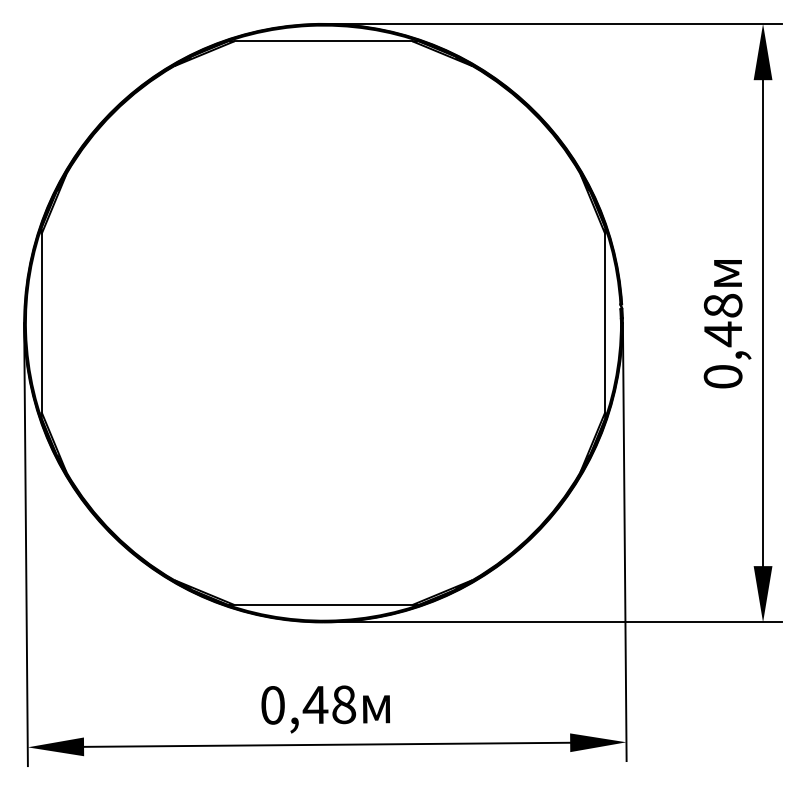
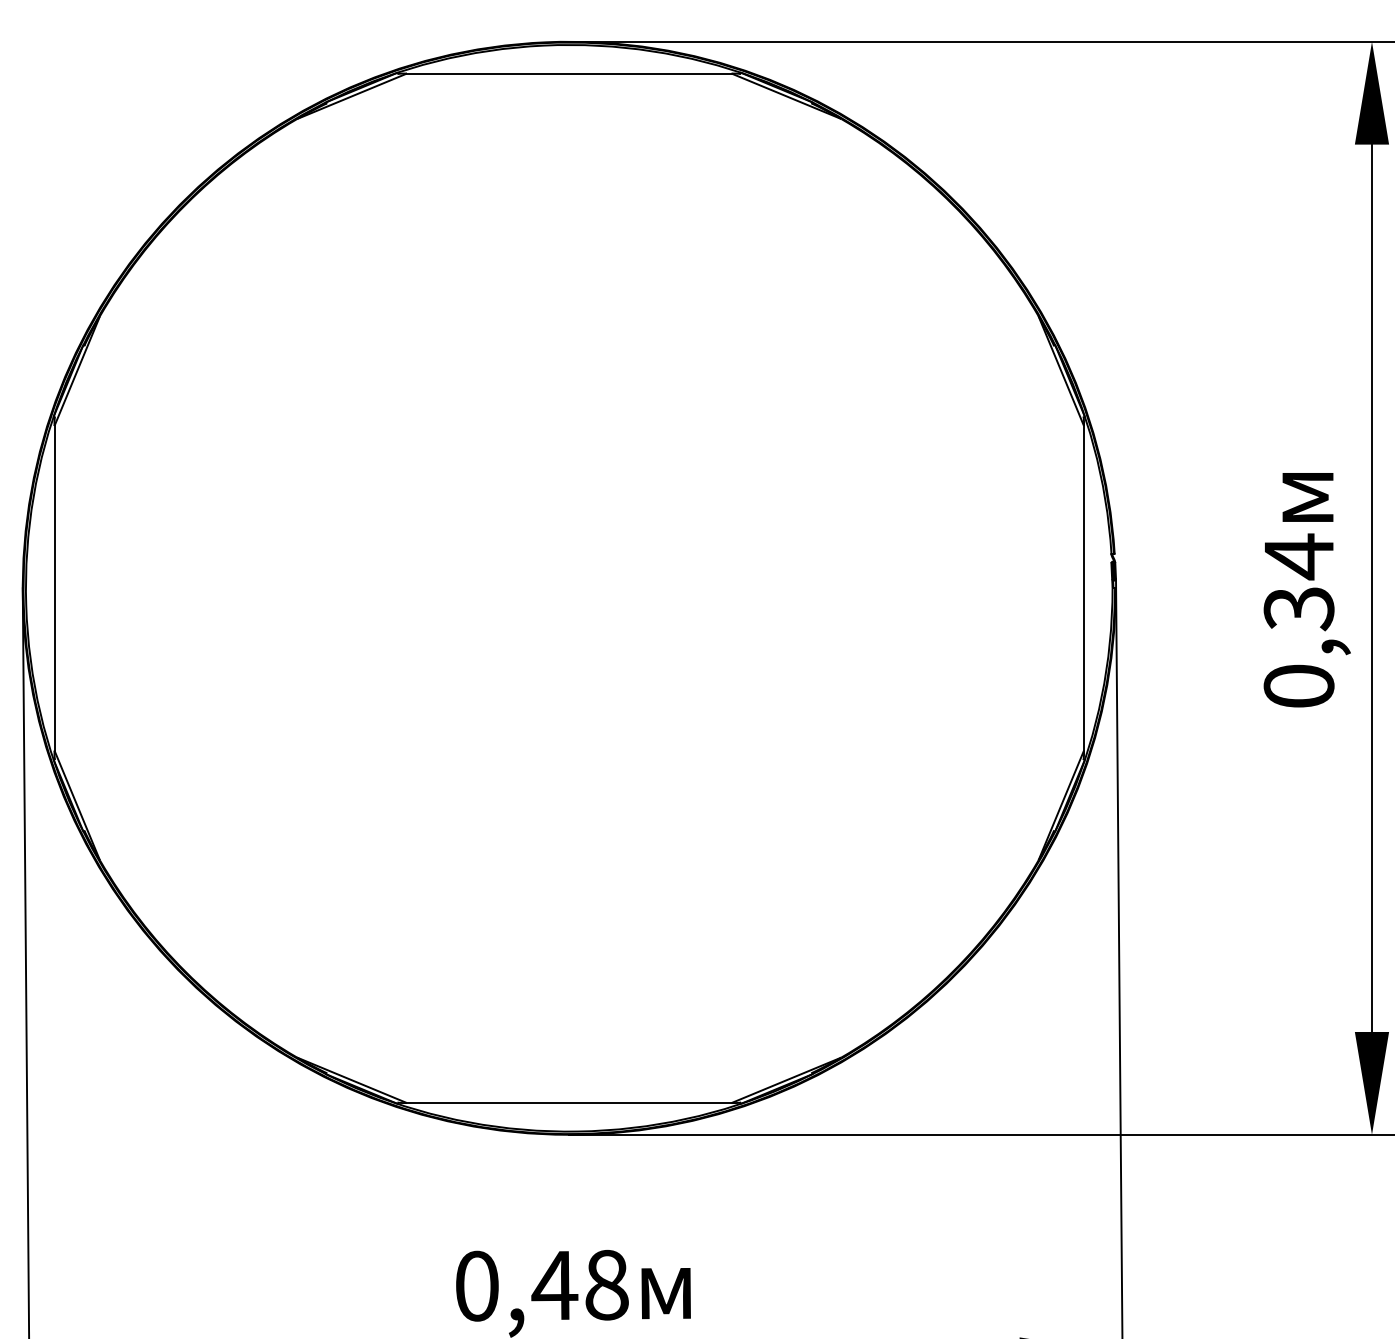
text: (722, 320) -> (1297, 583), 0,48 -> 0,34

